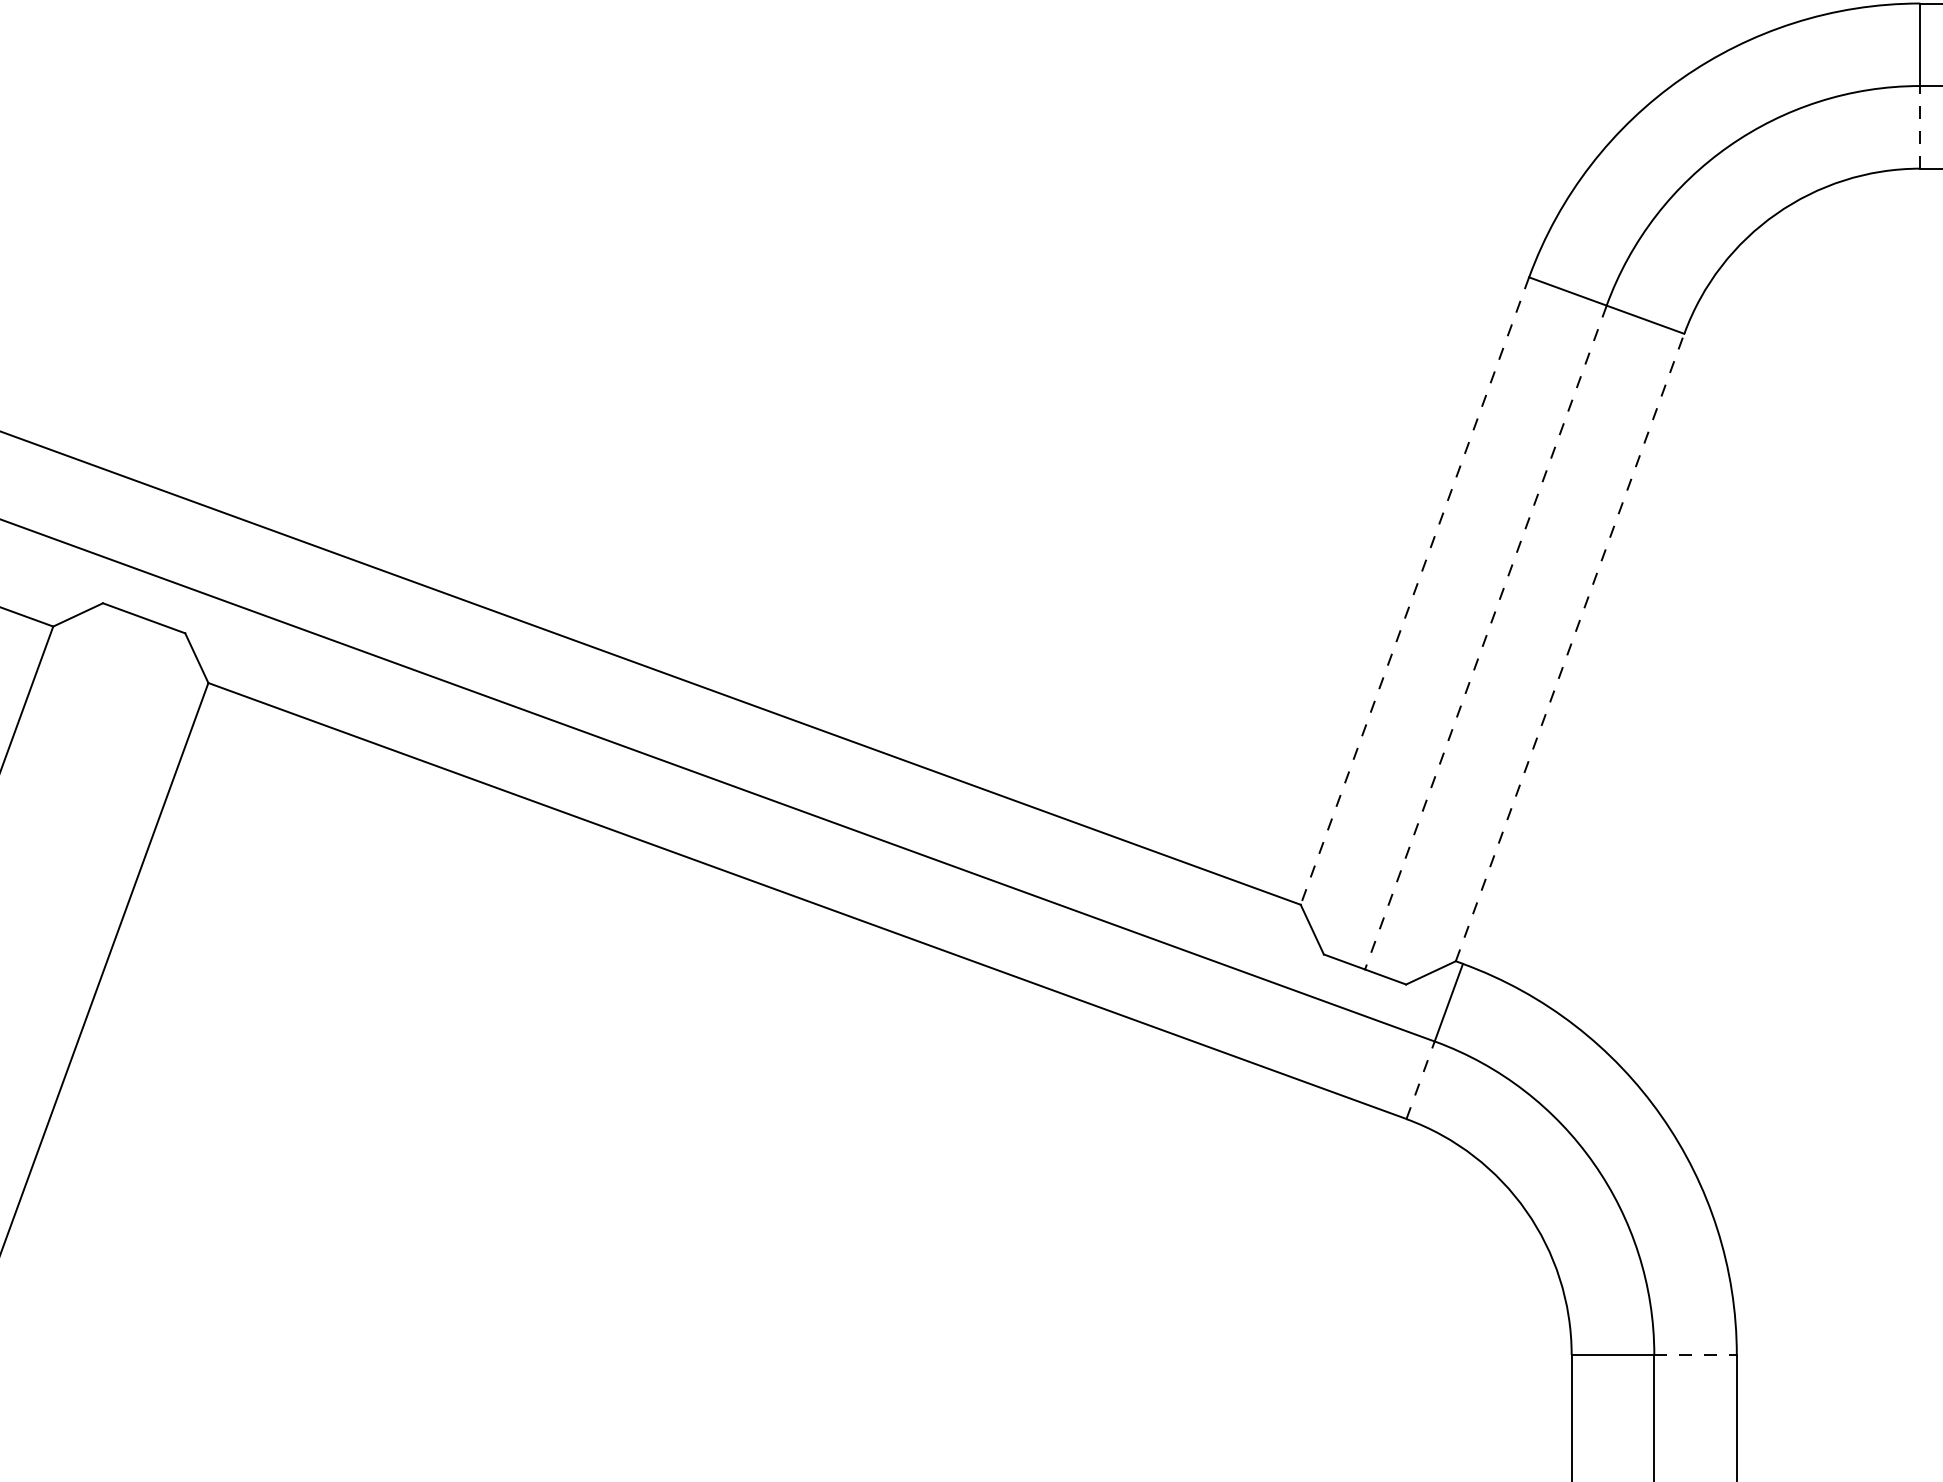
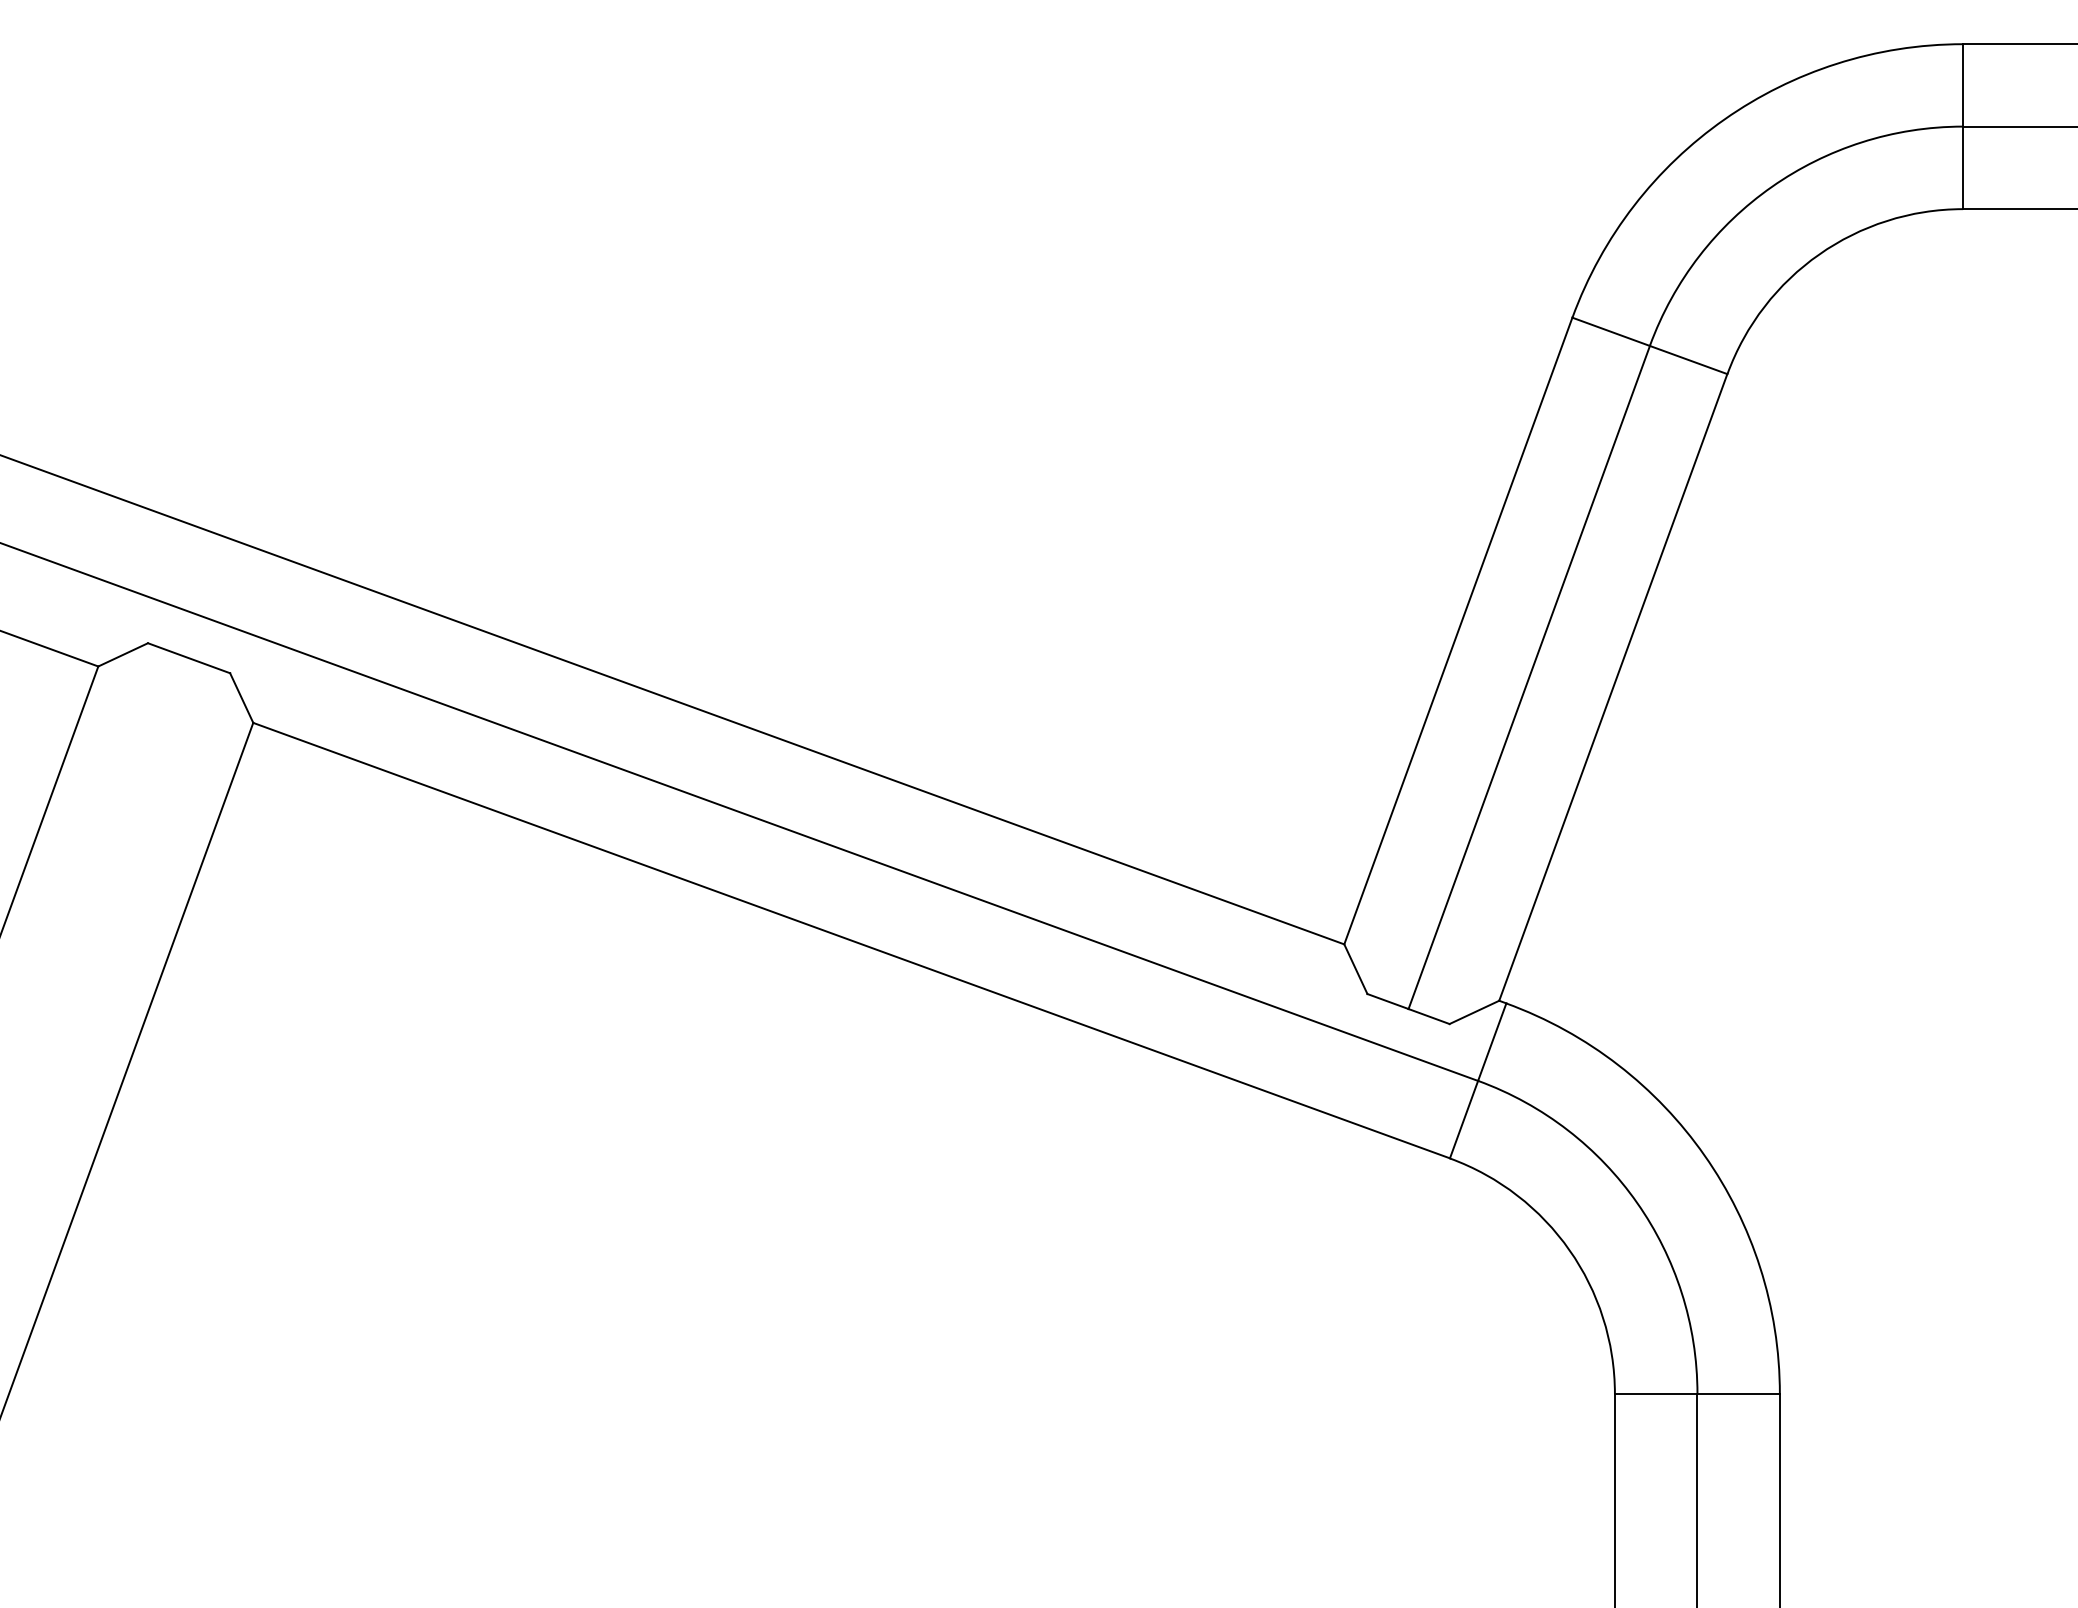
line: (1920, 126) -> (1963, 167), dashed -> solid
line: (1415, 591) -> (1458, 631), dashed -> solid
line: (1486, 637) -> (1529, 677), dashed -> solid
line: (1570, 646) -> (1613, 686), dashed -> solid
line: (1421, 1080) -> (1464, 1119), dashed -> solid
line: (1696, 1355) -> (1739, 1394), dashed -> solid

